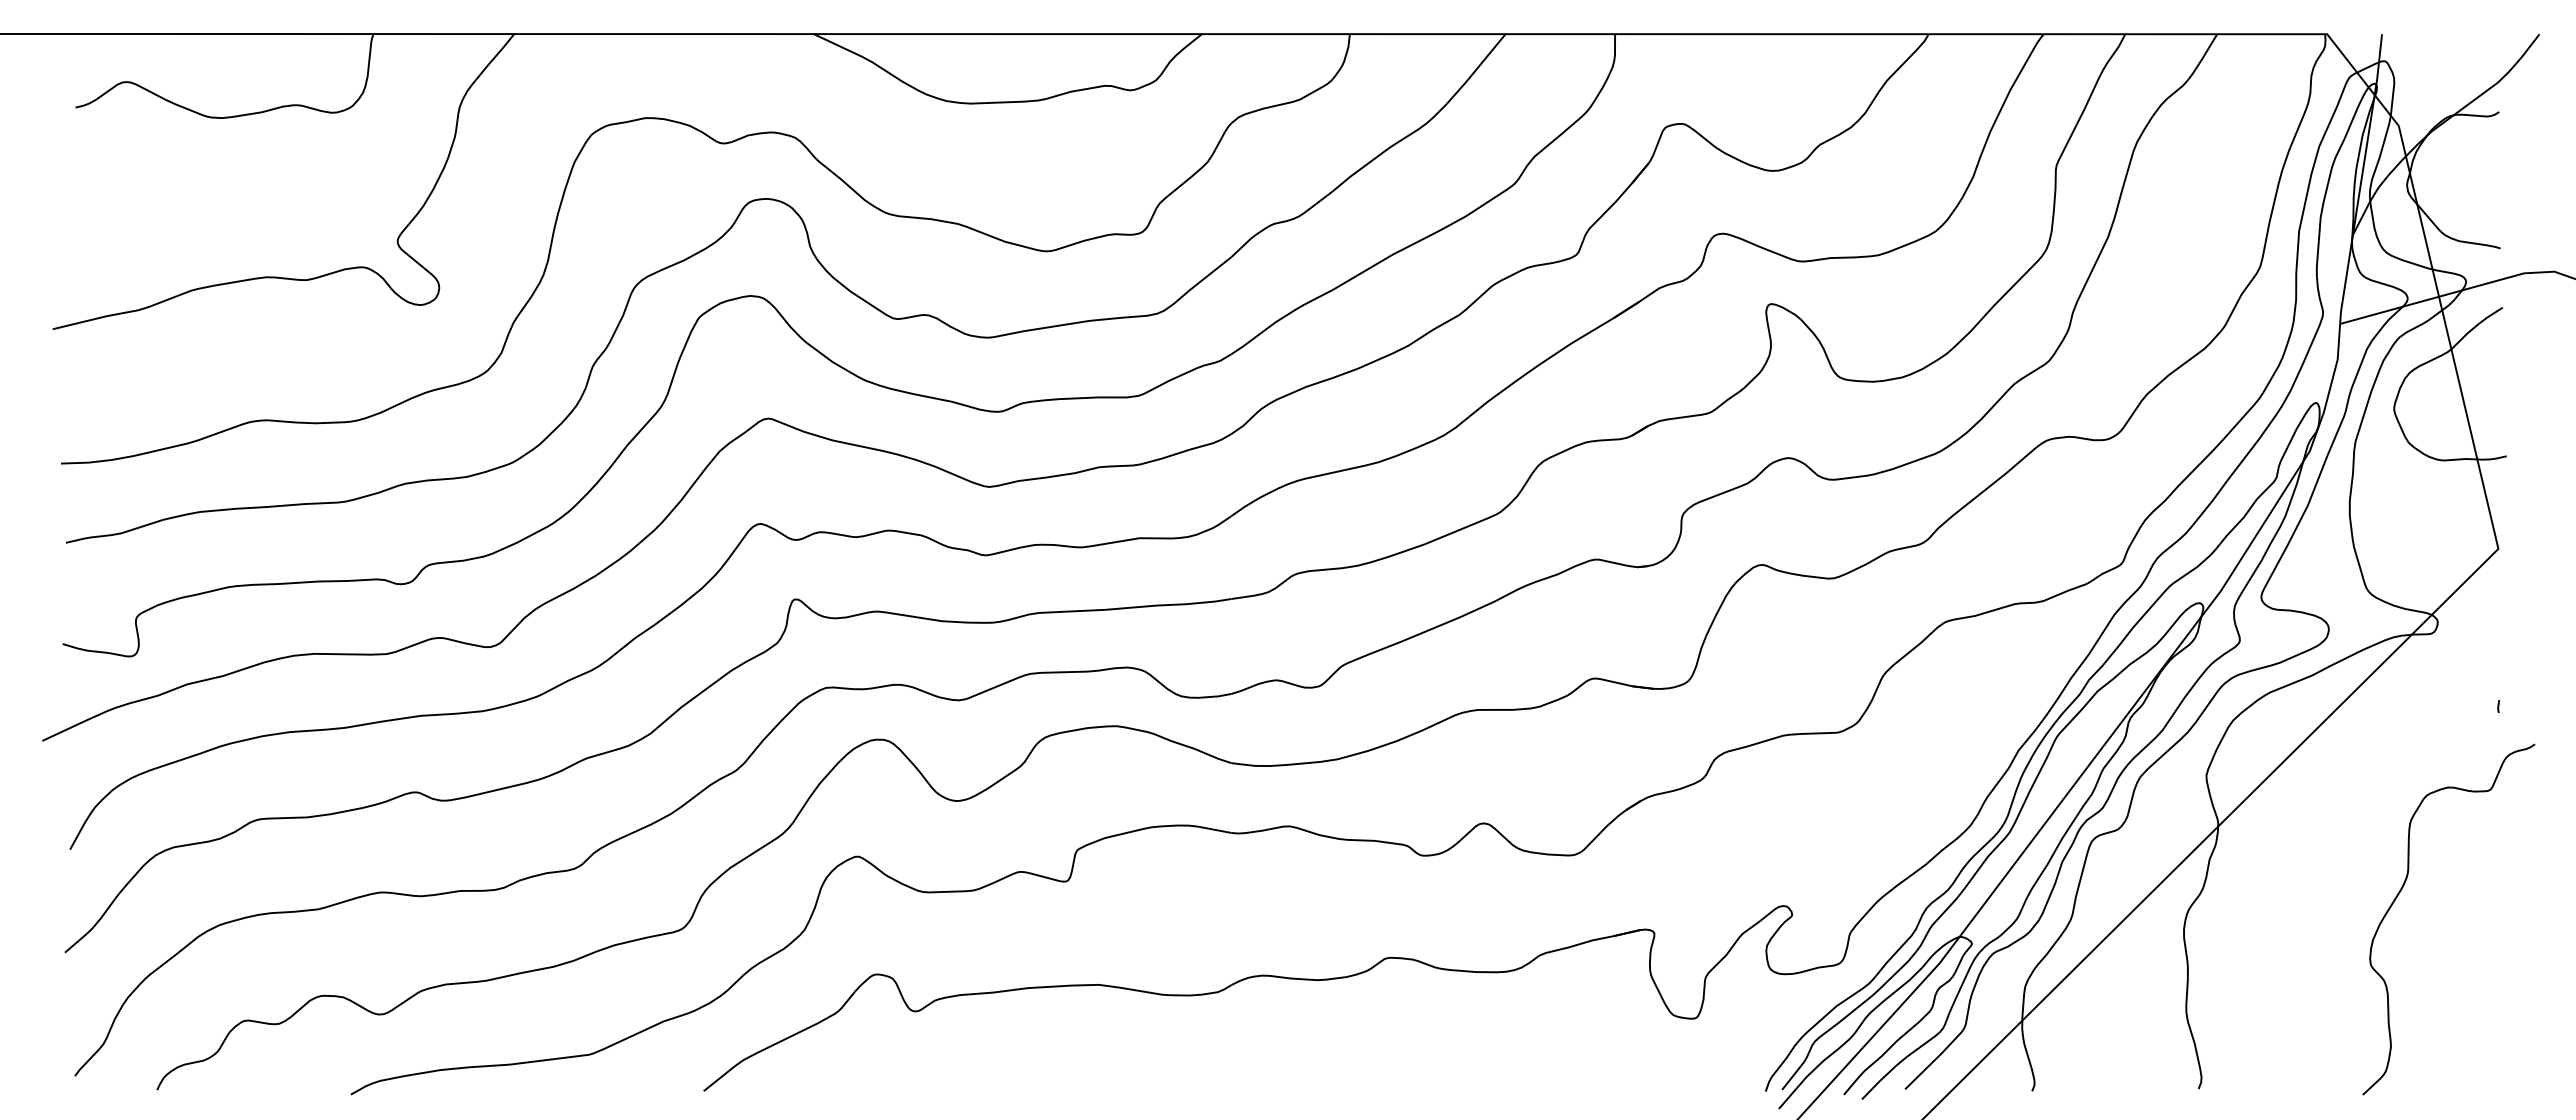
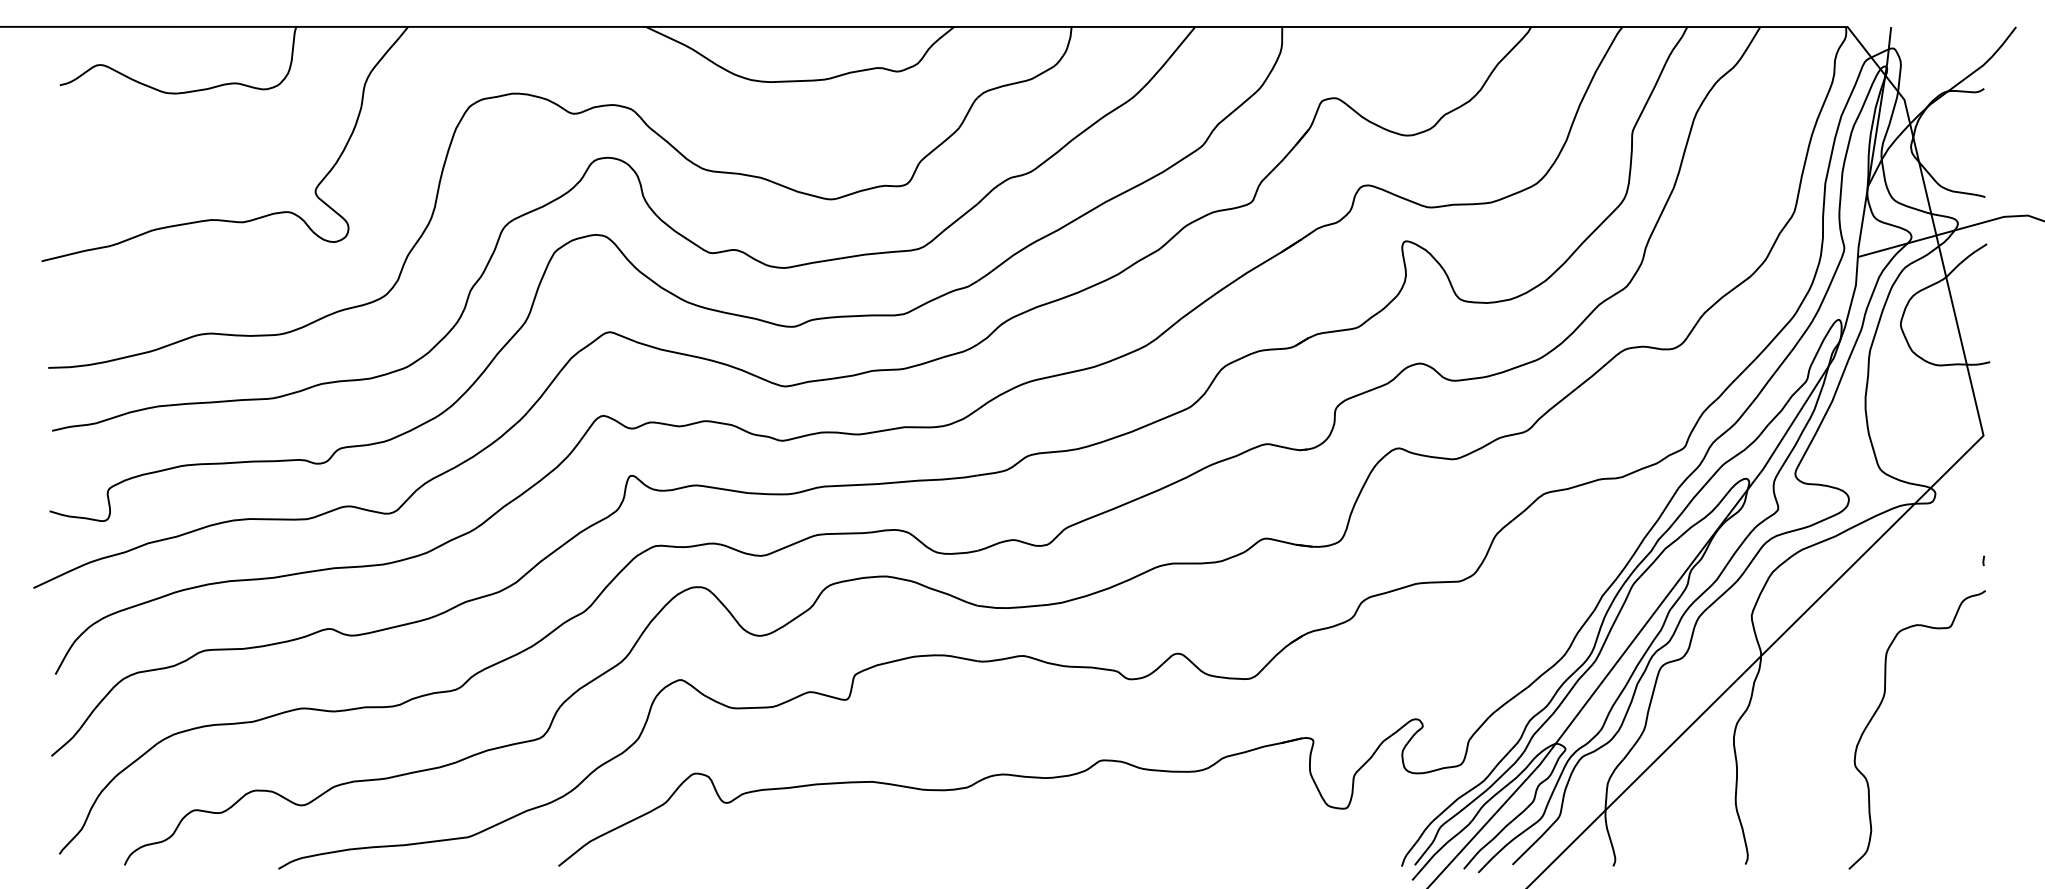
curve: (2401, 891) -> (1879, 707), moved

